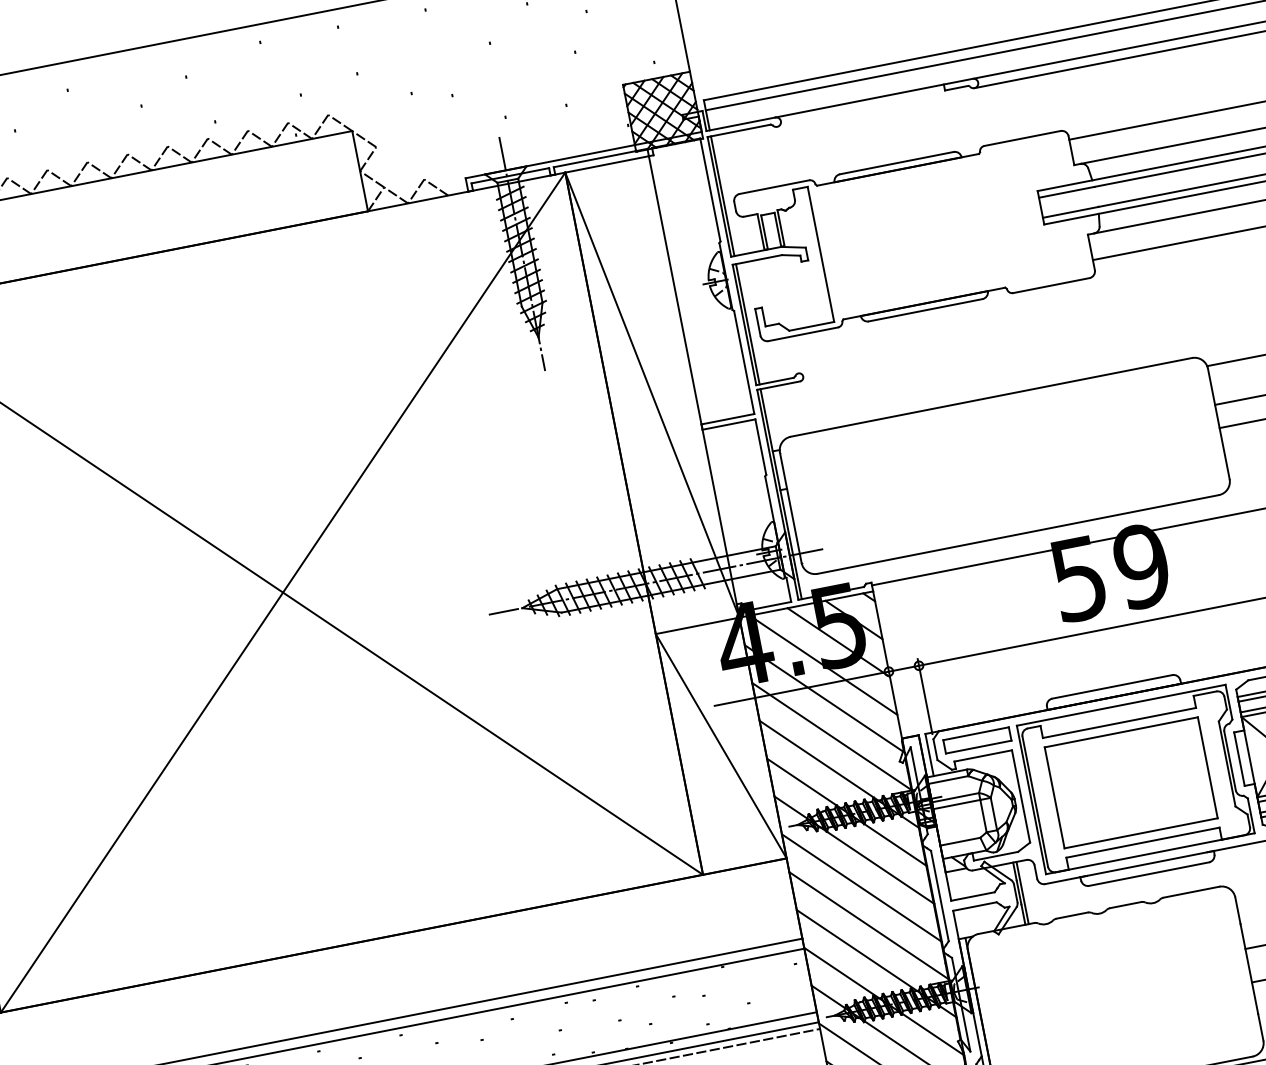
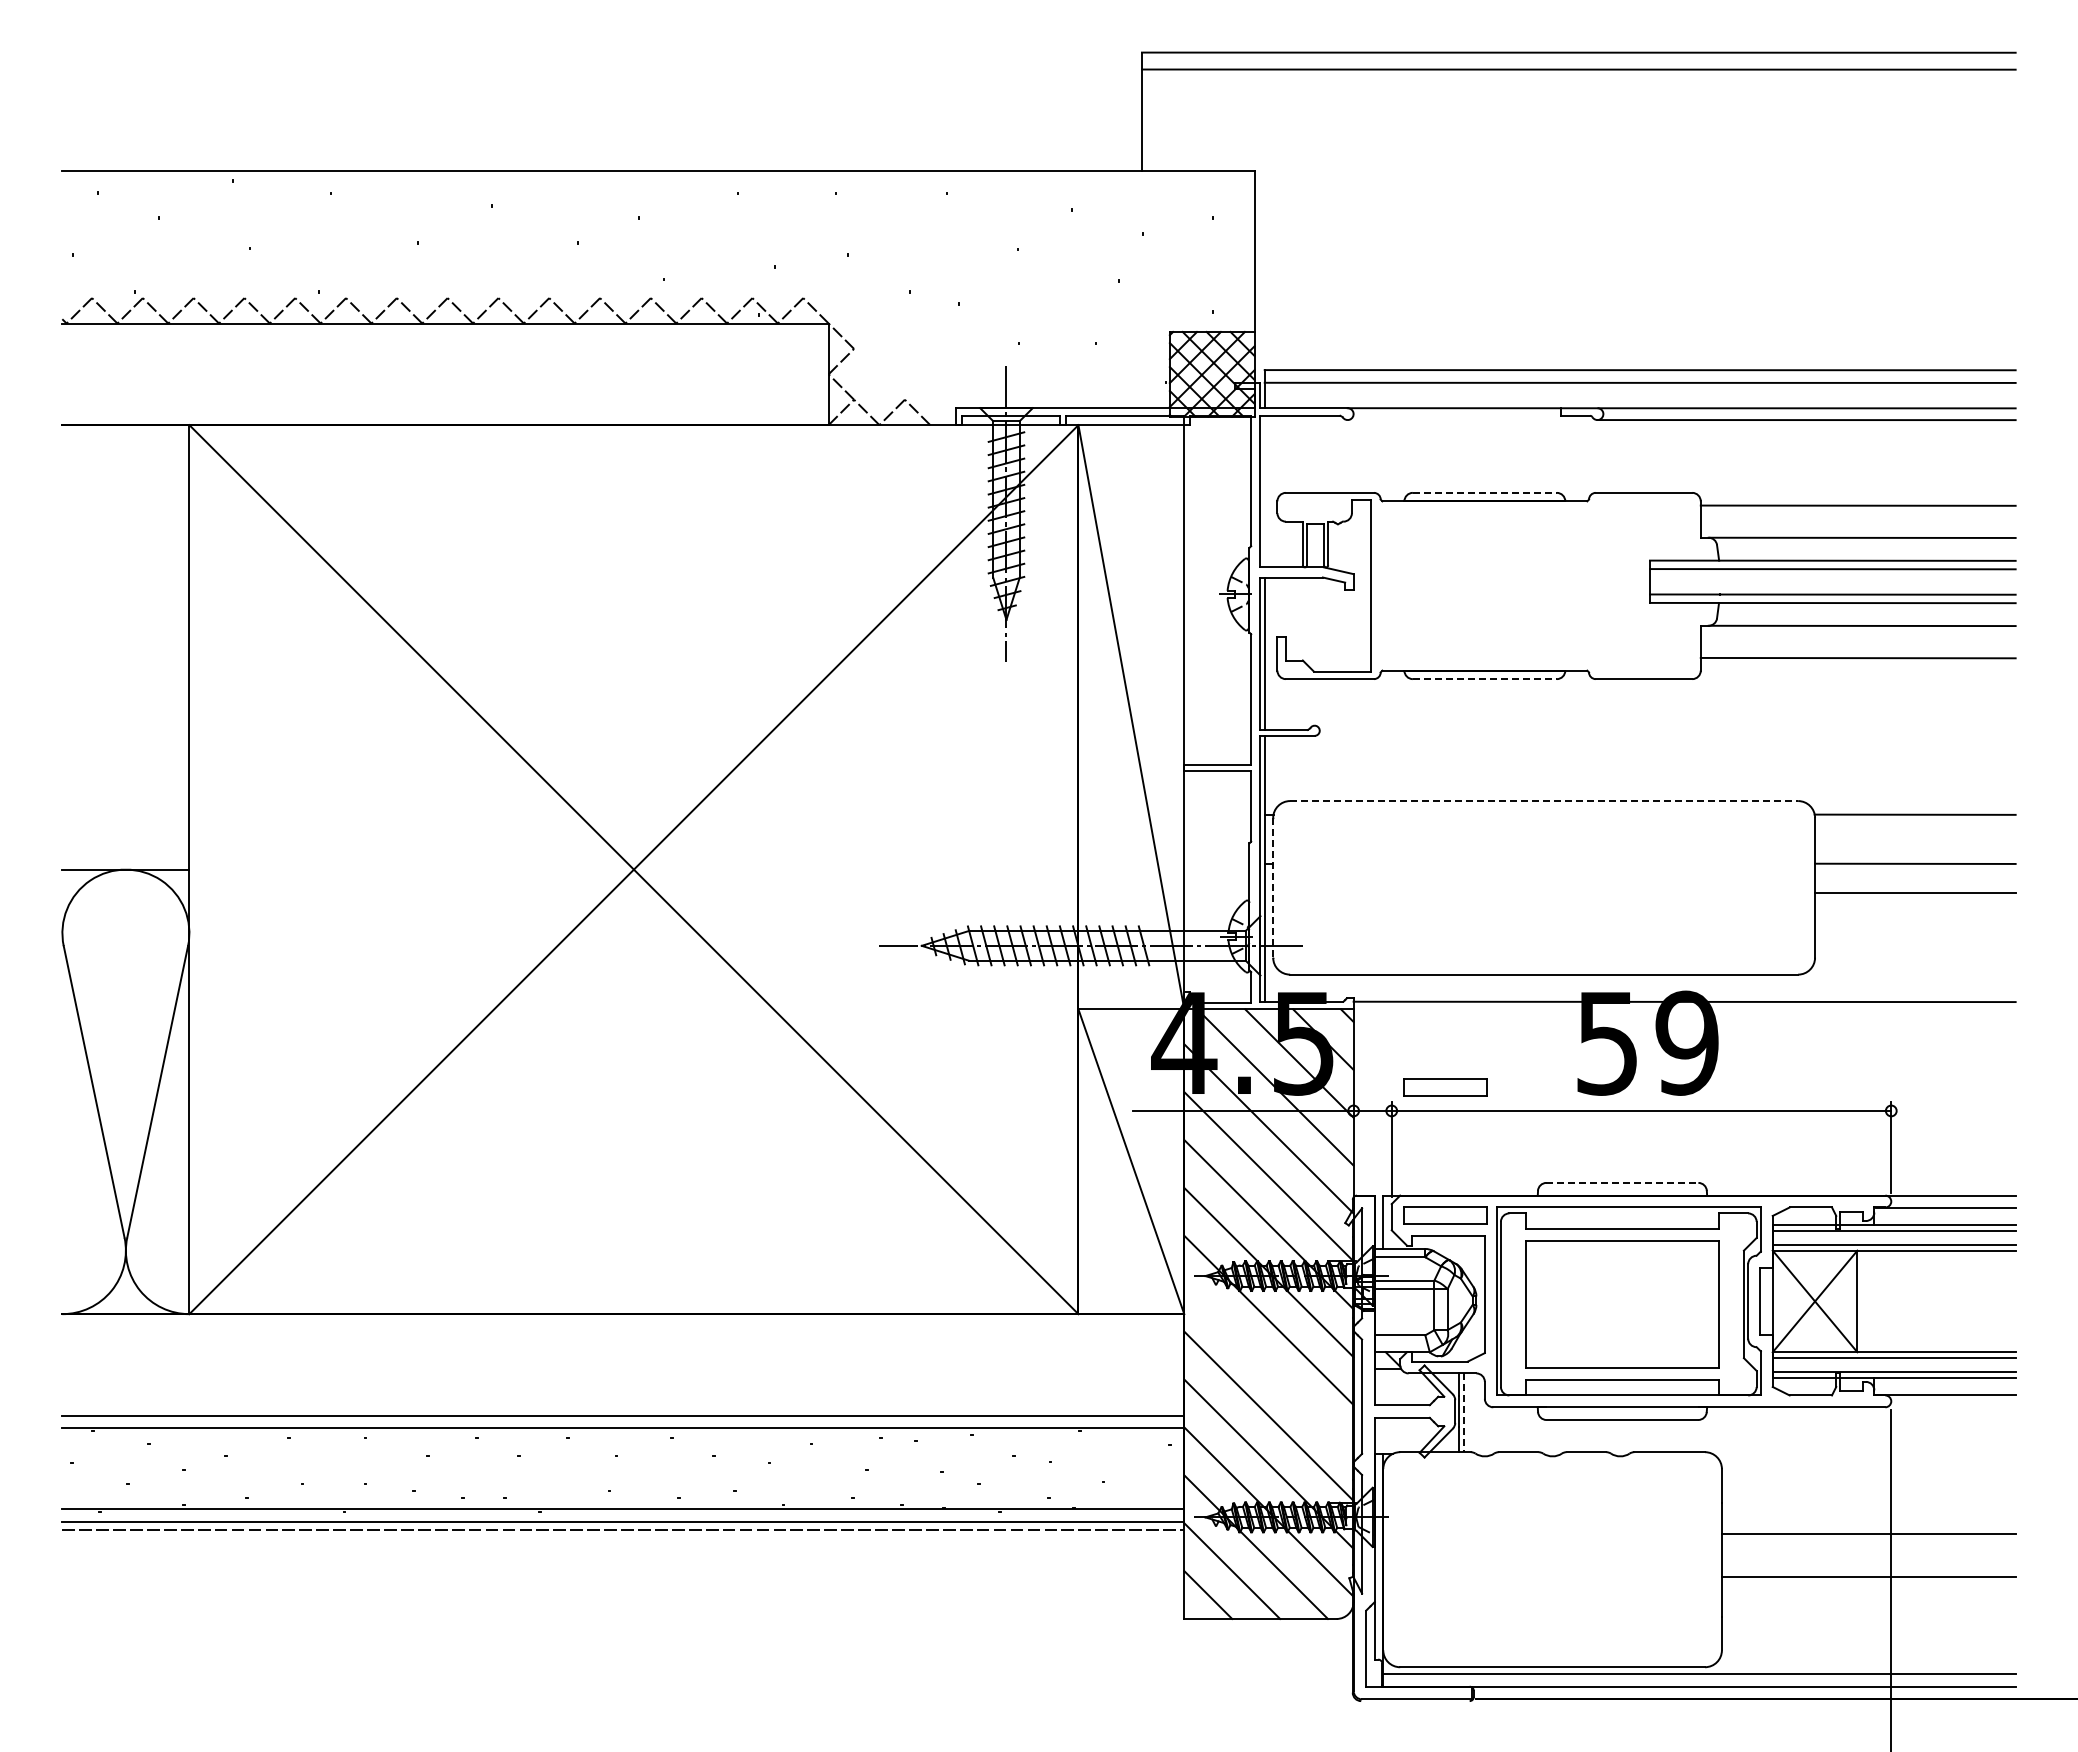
line: (896, 162) -> (1484, 492), solid -> dashed
line: (722, 196) -> (1264, 491), removed
line: (925, 310) -> (1484, 679), solid -> dashed
line: (991, 397) -> (1544, 801), solid -> dashed
line: (791, 507) -> (1273, 887), solid -> dashed
part: (957, 638) -> (1445, 1087), added
line: (1112, 686) -> (1622, 1182), solid -> dashed
line: (861, 888) -> (1268, 1368), removed
line: (1022, 893) -> (1463, 1413), solid -> dashed

